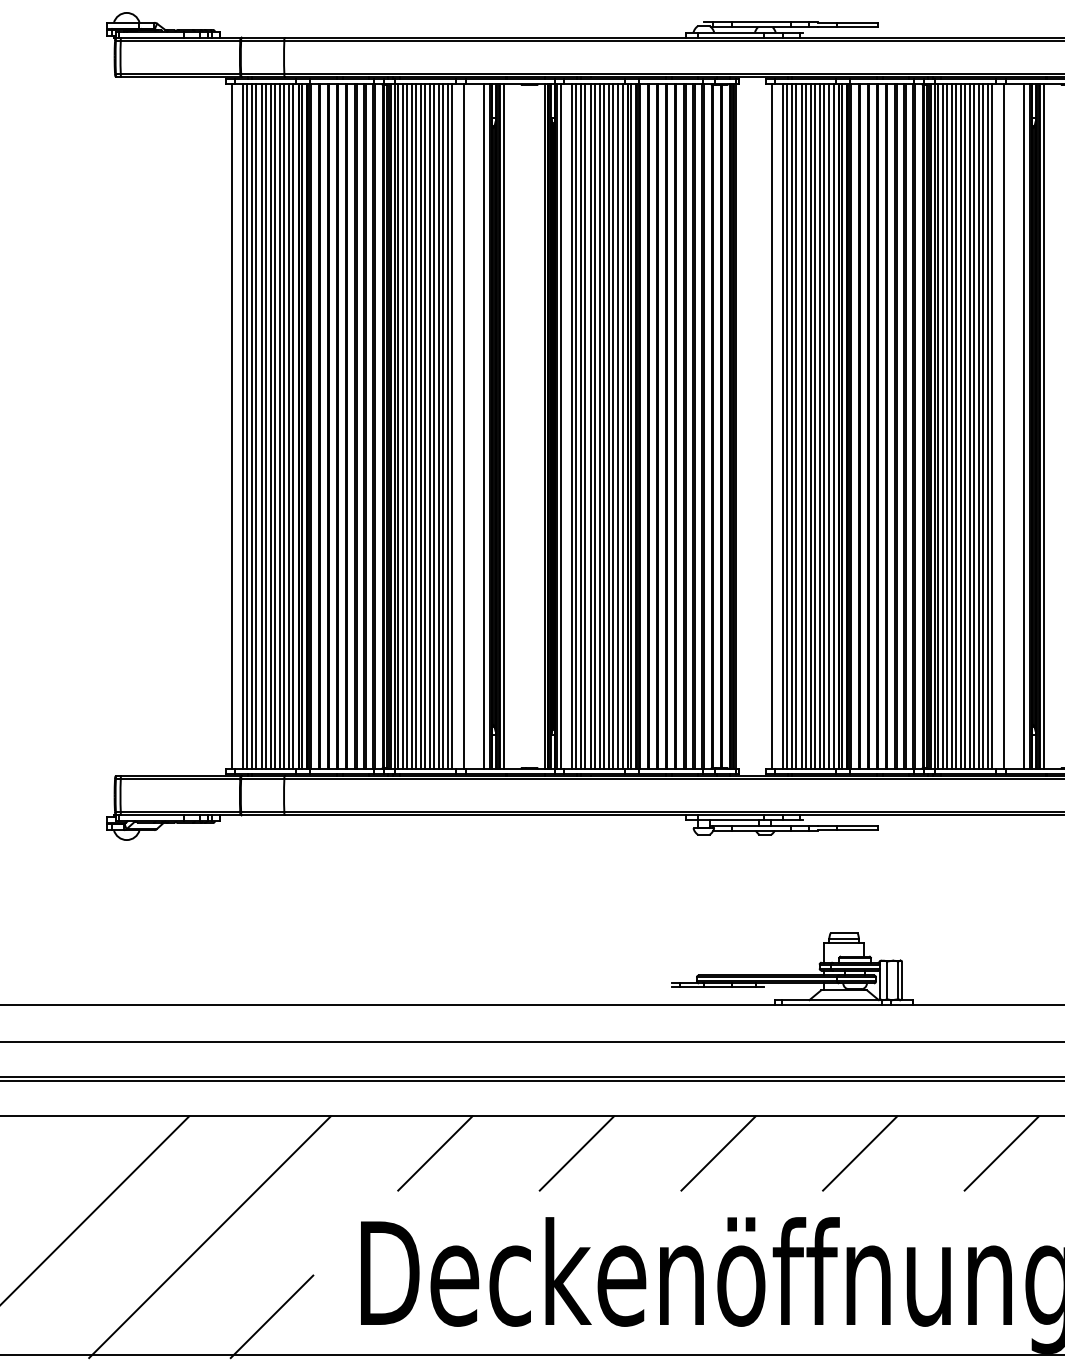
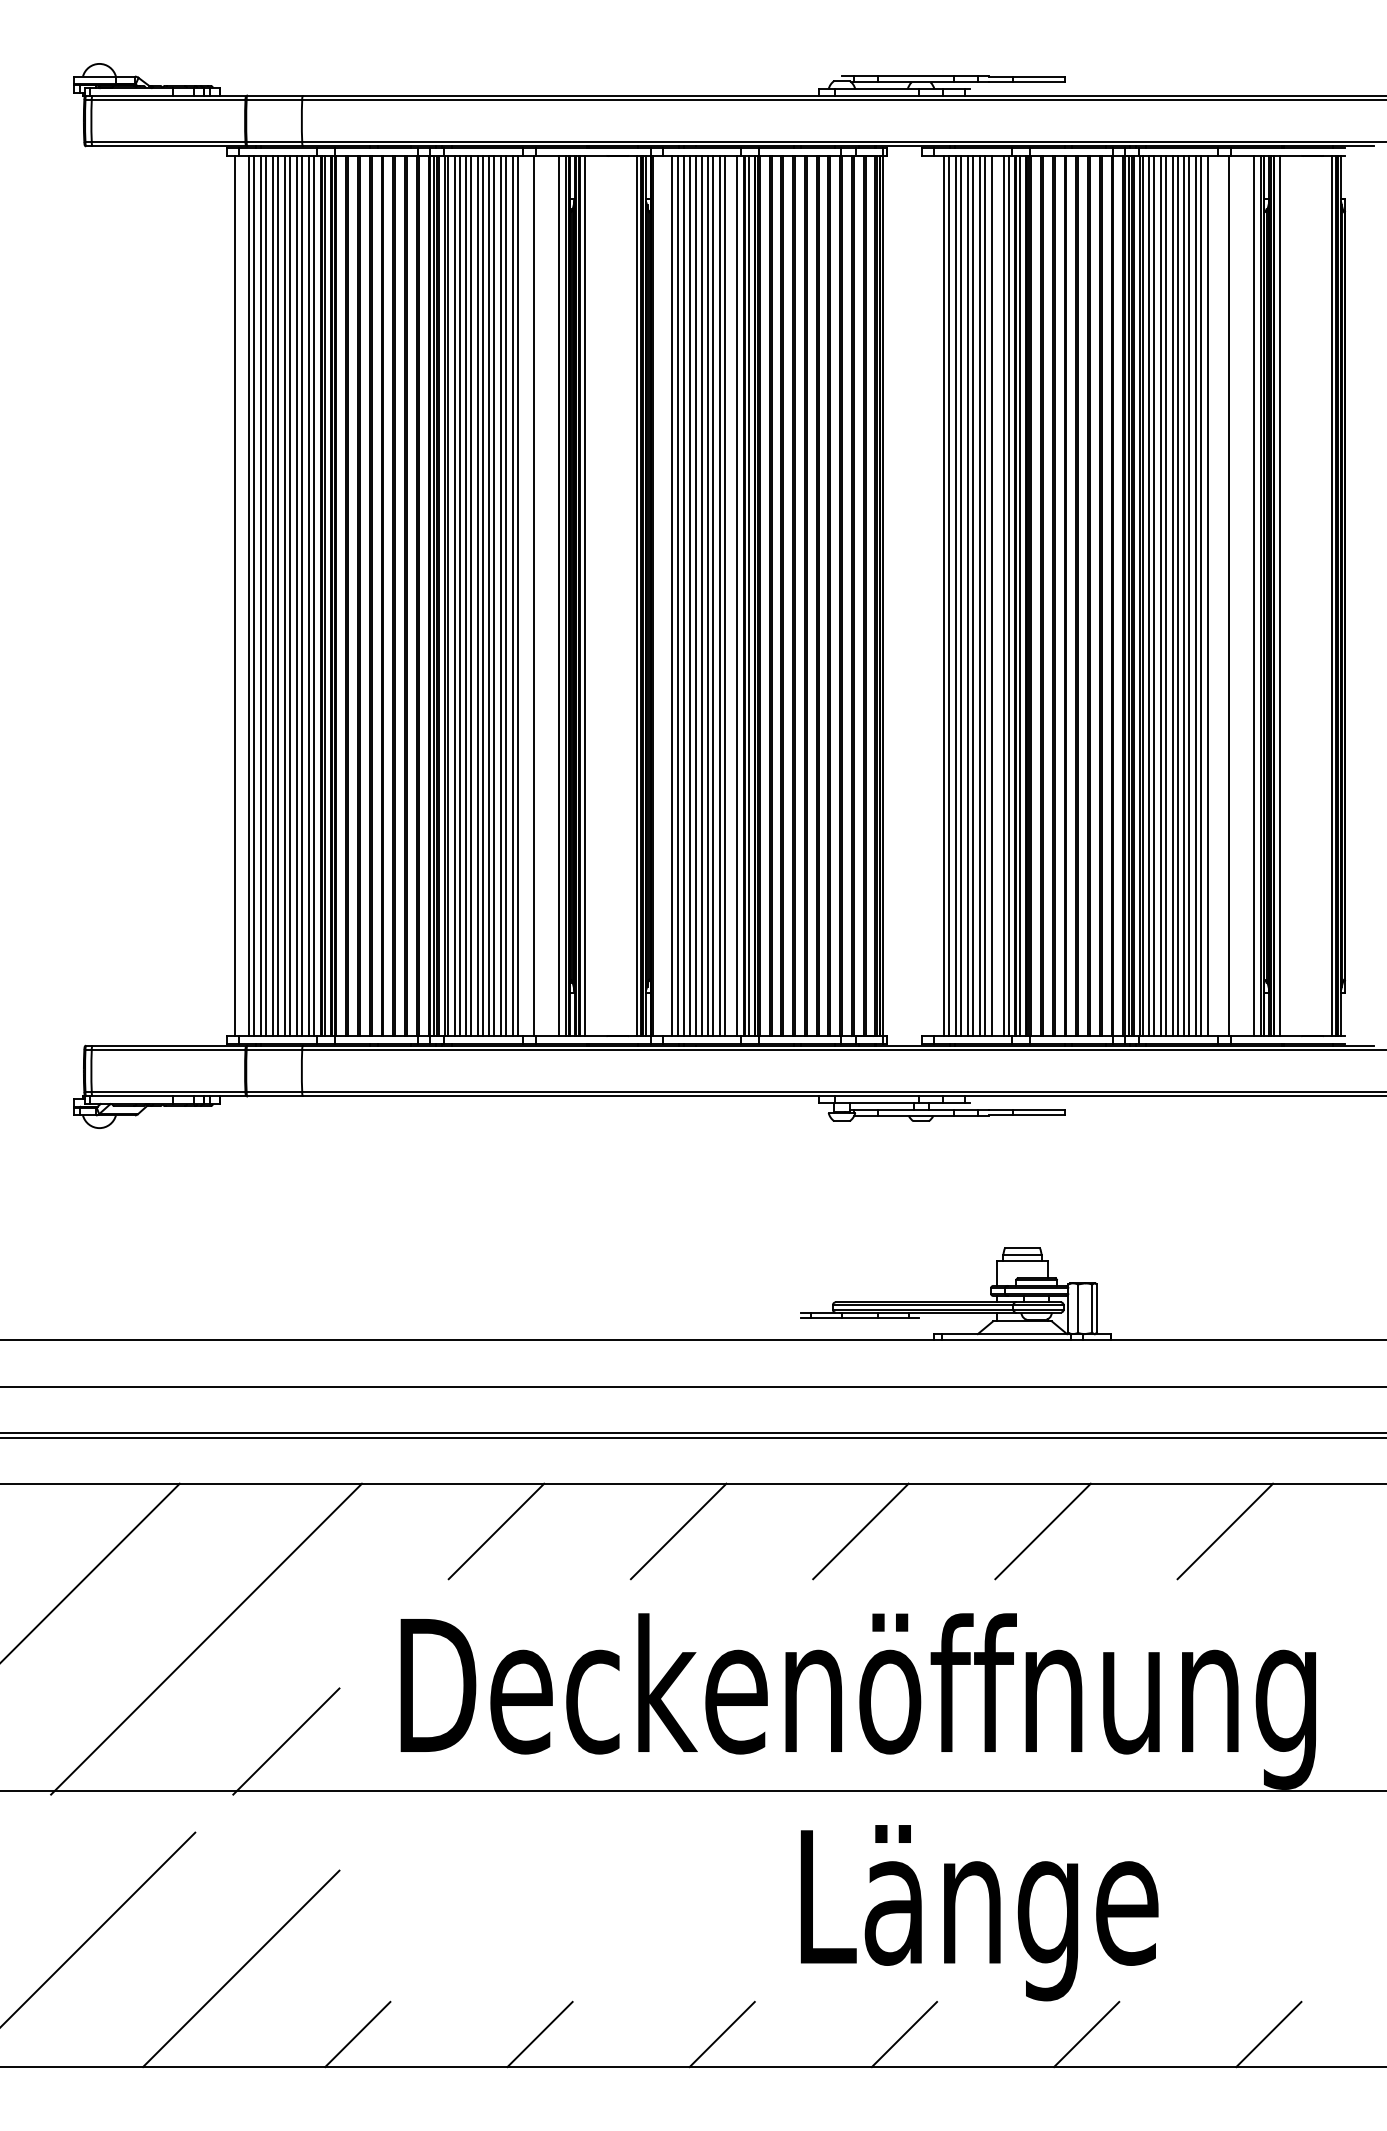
line: (561, 426) -> (658, 595), removed
line: (618, 426) -> (732, 595), removed
line: (771, 426) -> (929, 595), removed
line: (823, 426) -> (996, 595), removed
line: (991, 426) -> (1212, 595), removed

